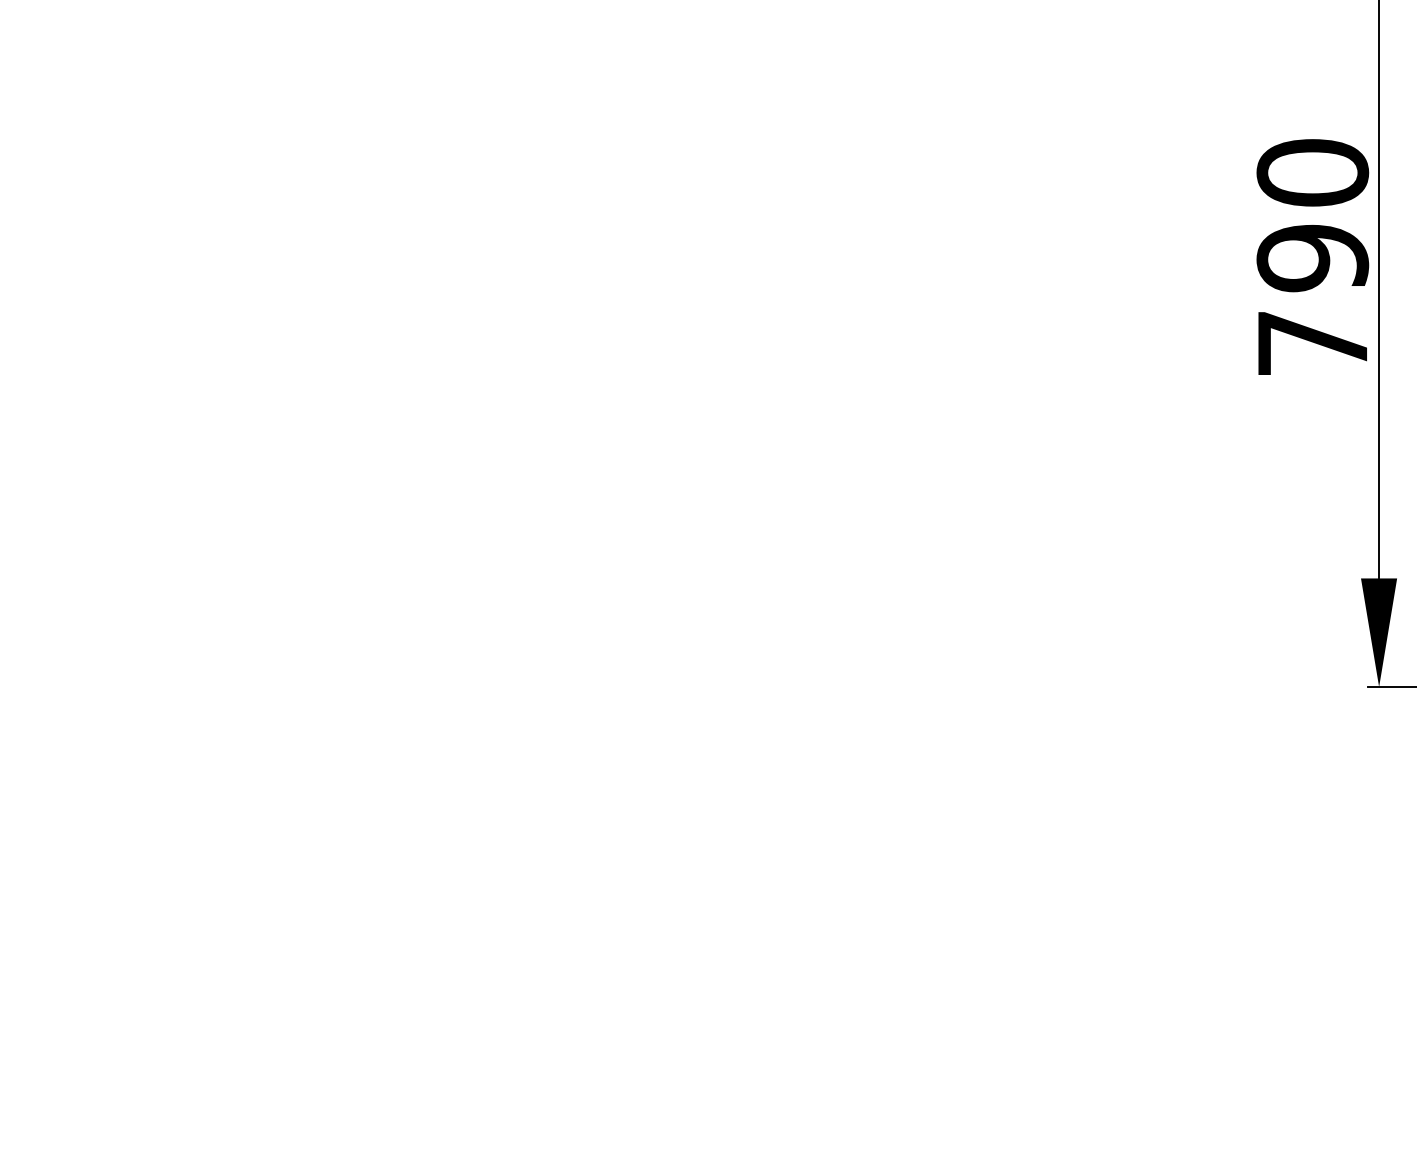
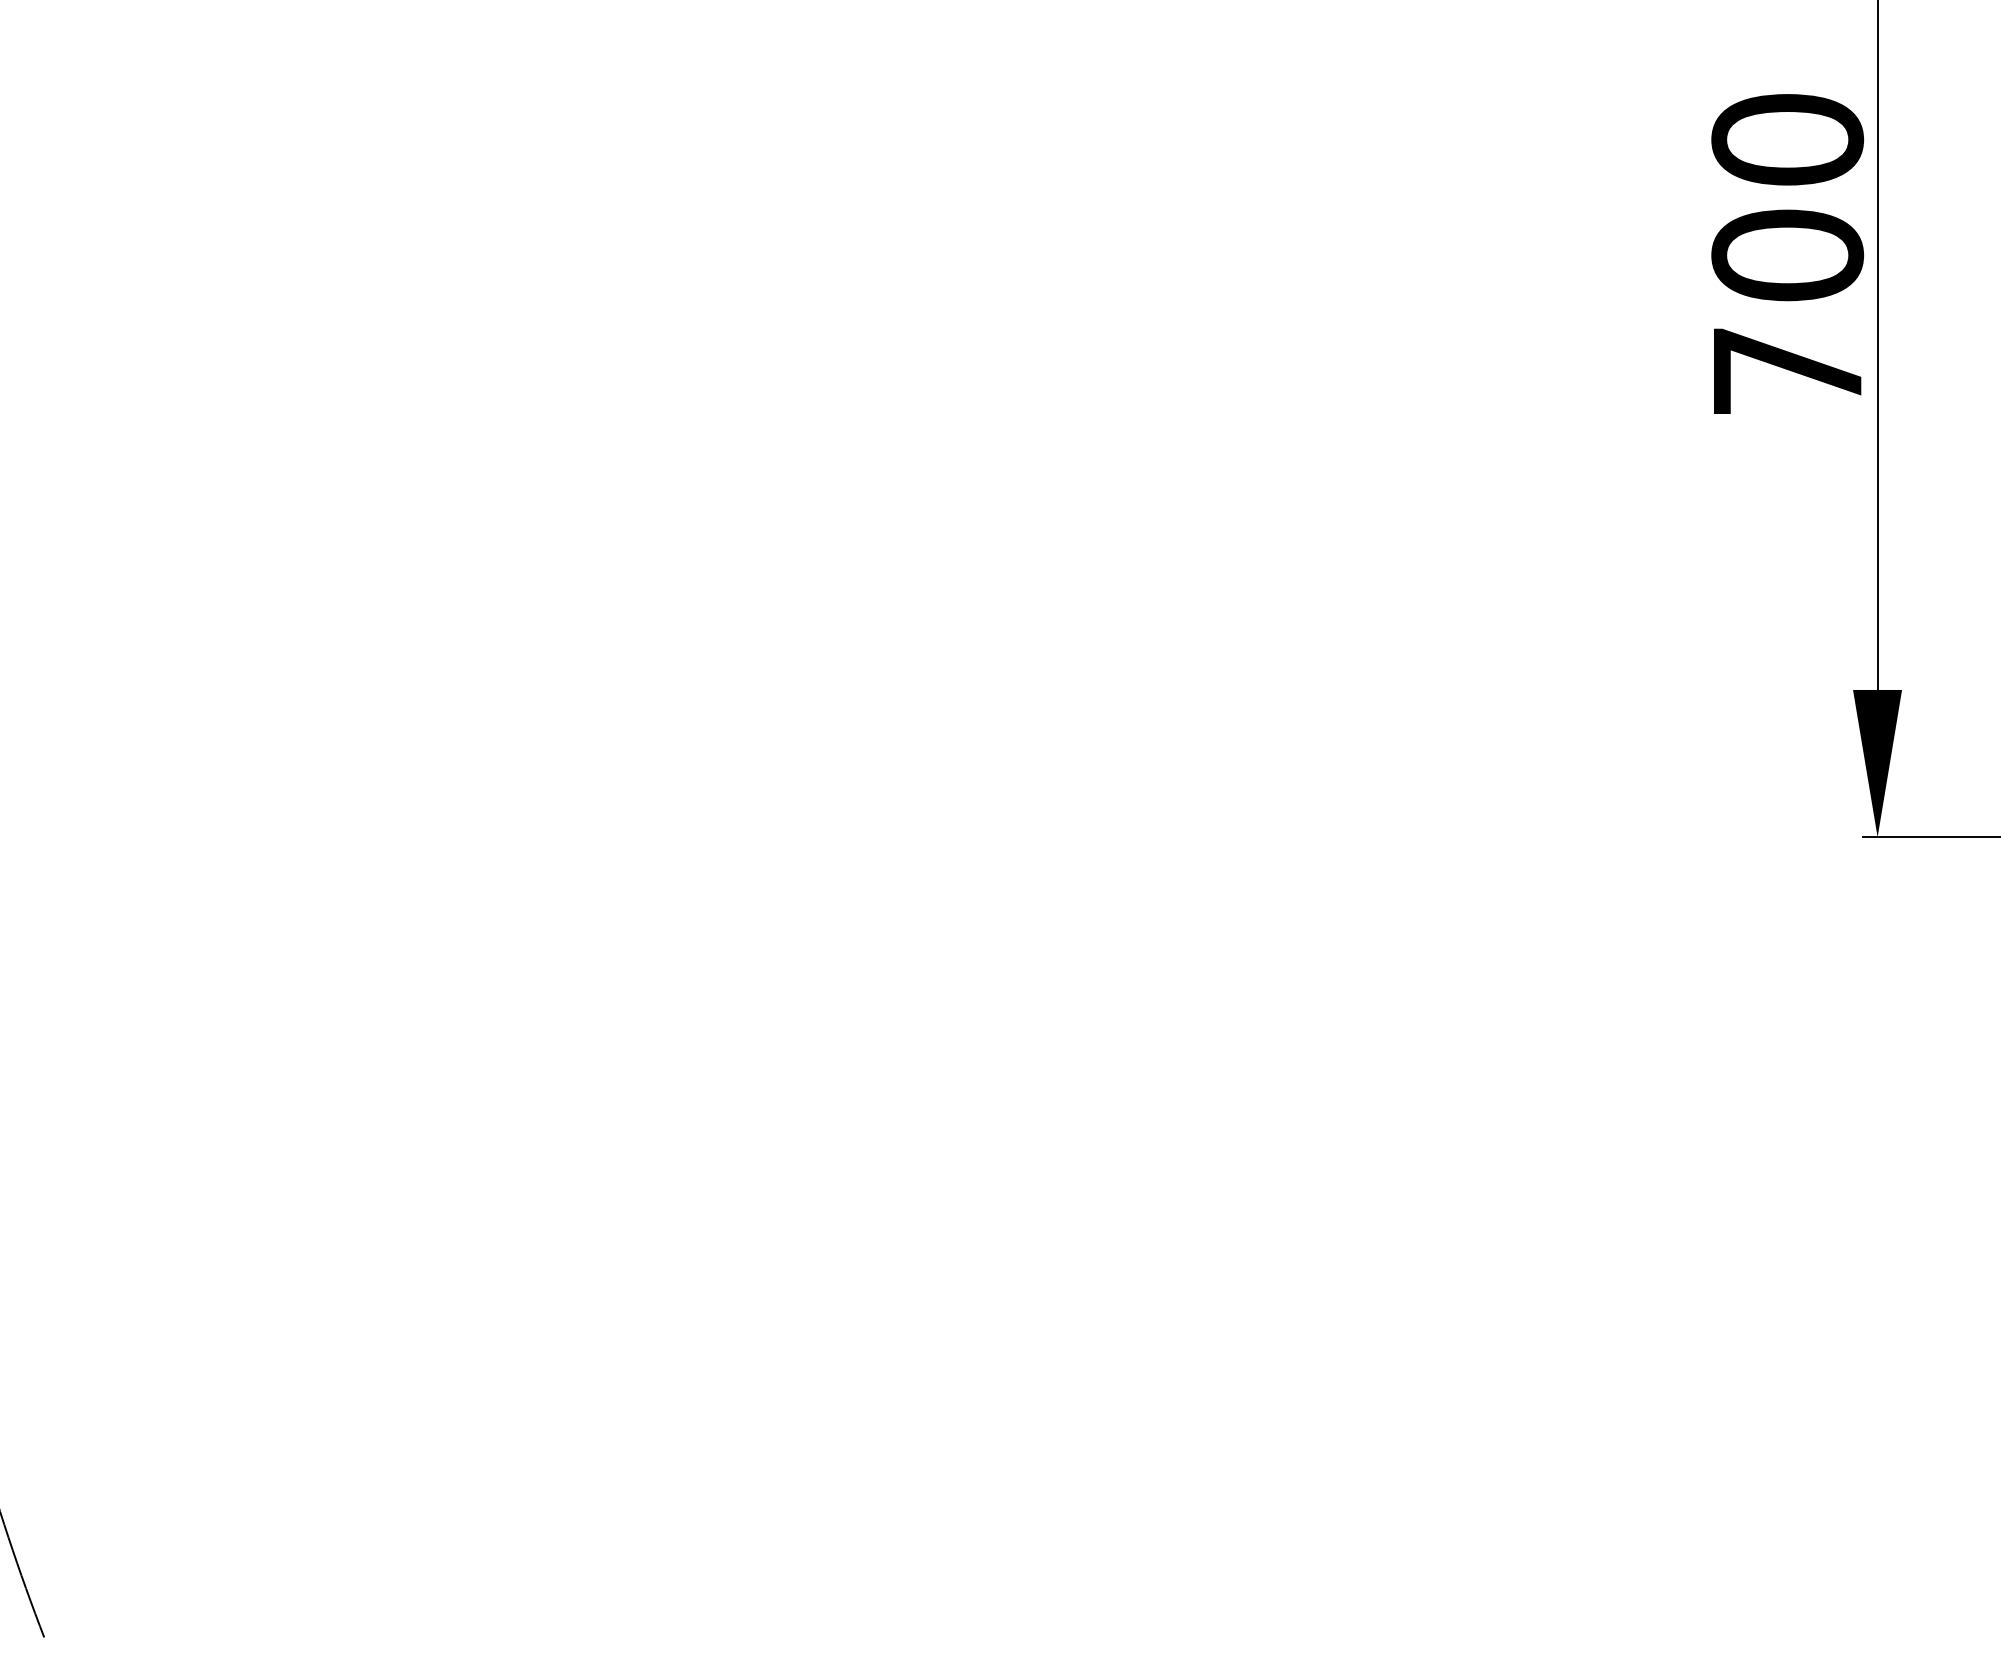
text: (1312, 258) -> (1787, 255), 790 -> 700

